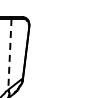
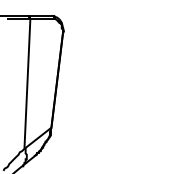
line: (9, 54) -> (26, 84), dashed -> solid

